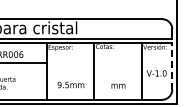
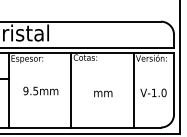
line: (172, 65) -> (174, 82), dashed -> solid
text: (70, 84) -> (40, 90), moved
text: (118, 85) -> (103, 93), moved

